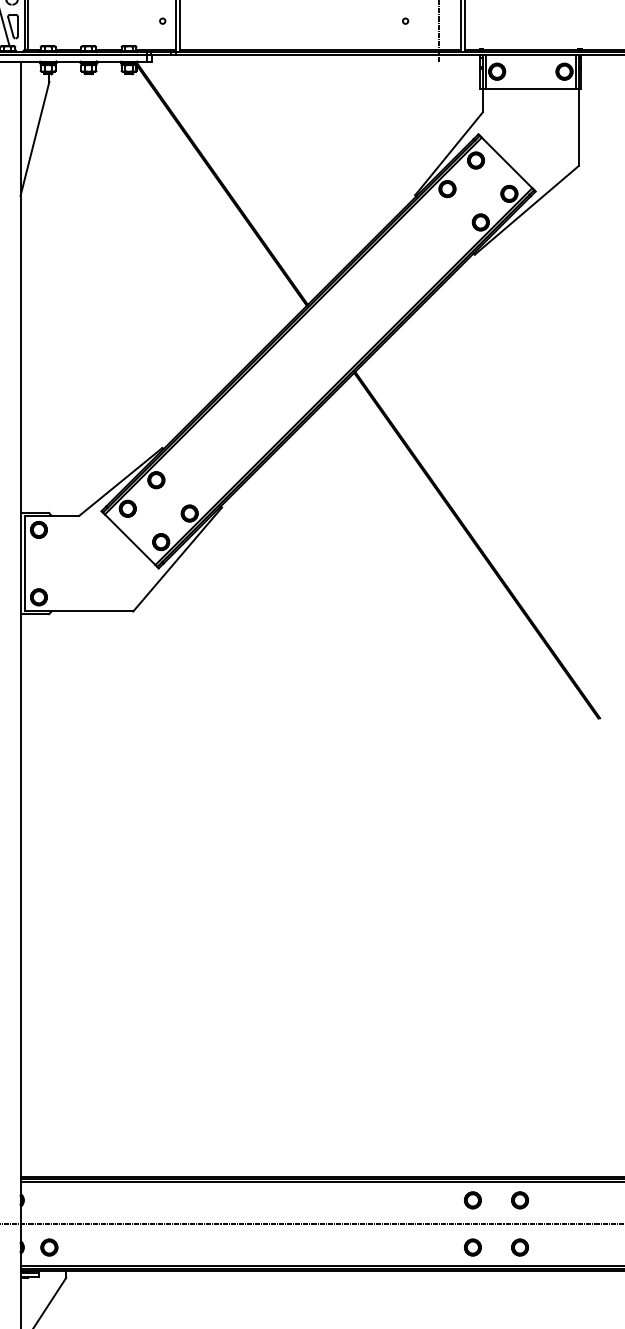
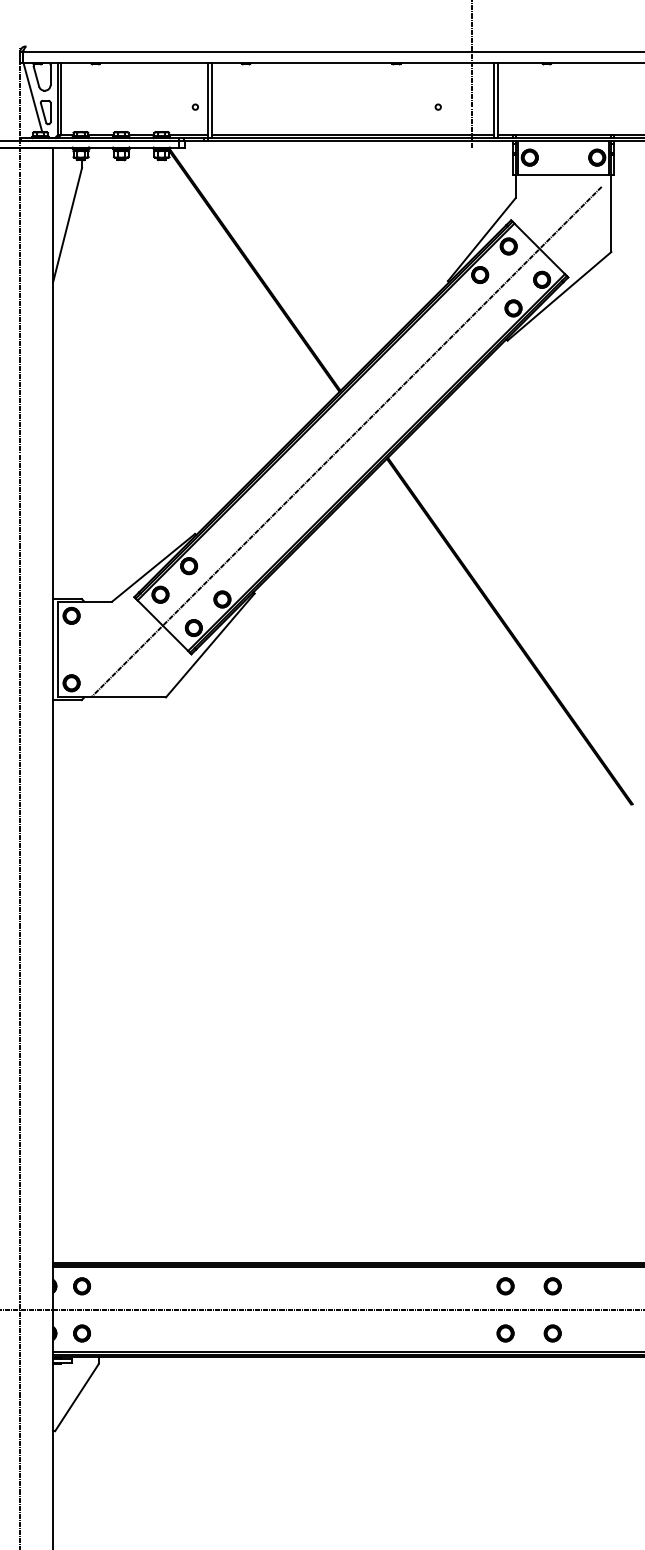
line: (313, 355) -> (346, 441), added
part: (48, 1200) -> (81, 1286), added

